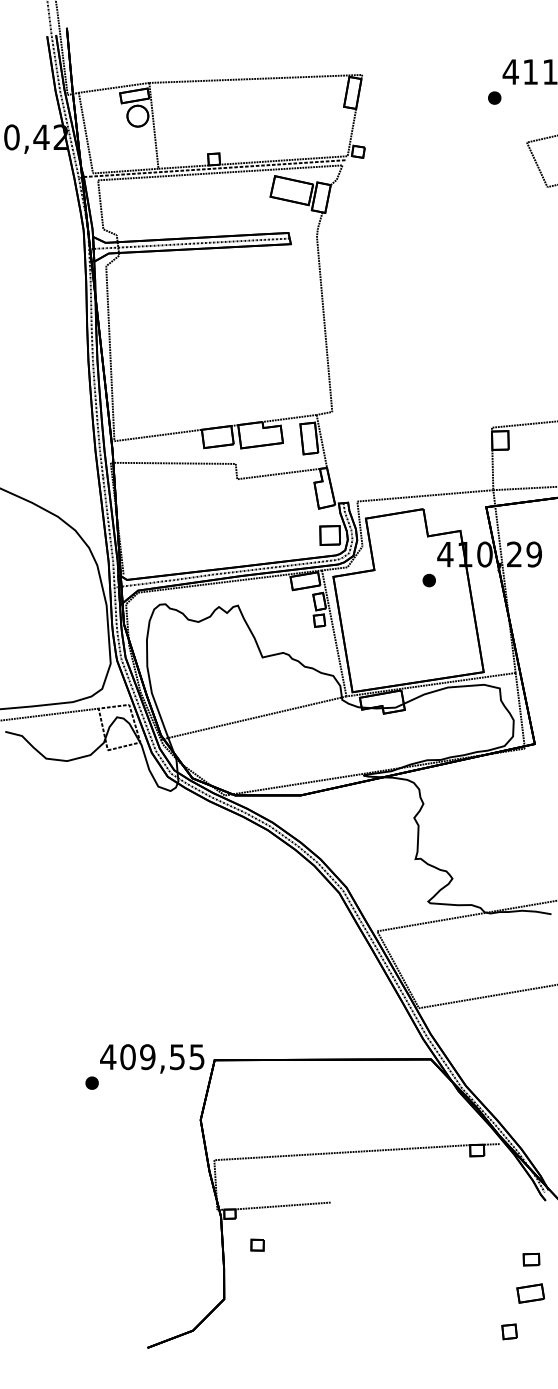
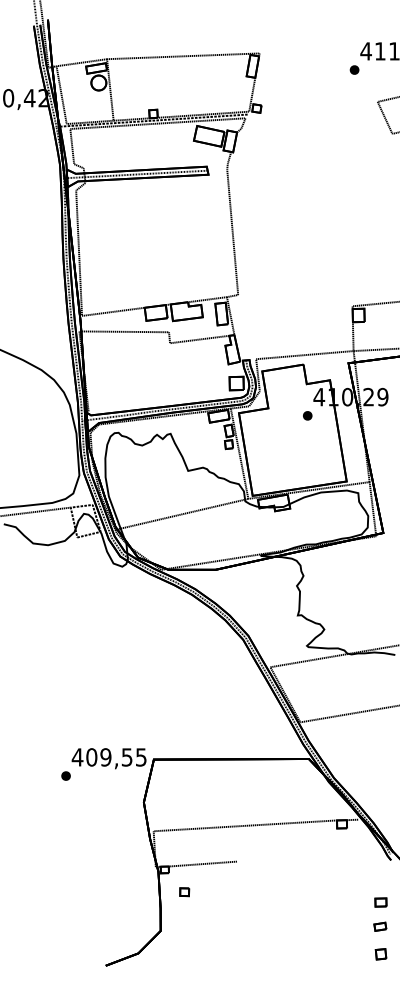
part: (530, 1293) -> (380, 926), size x0.62
part: (509, 1331) -> (380, 954), moved

